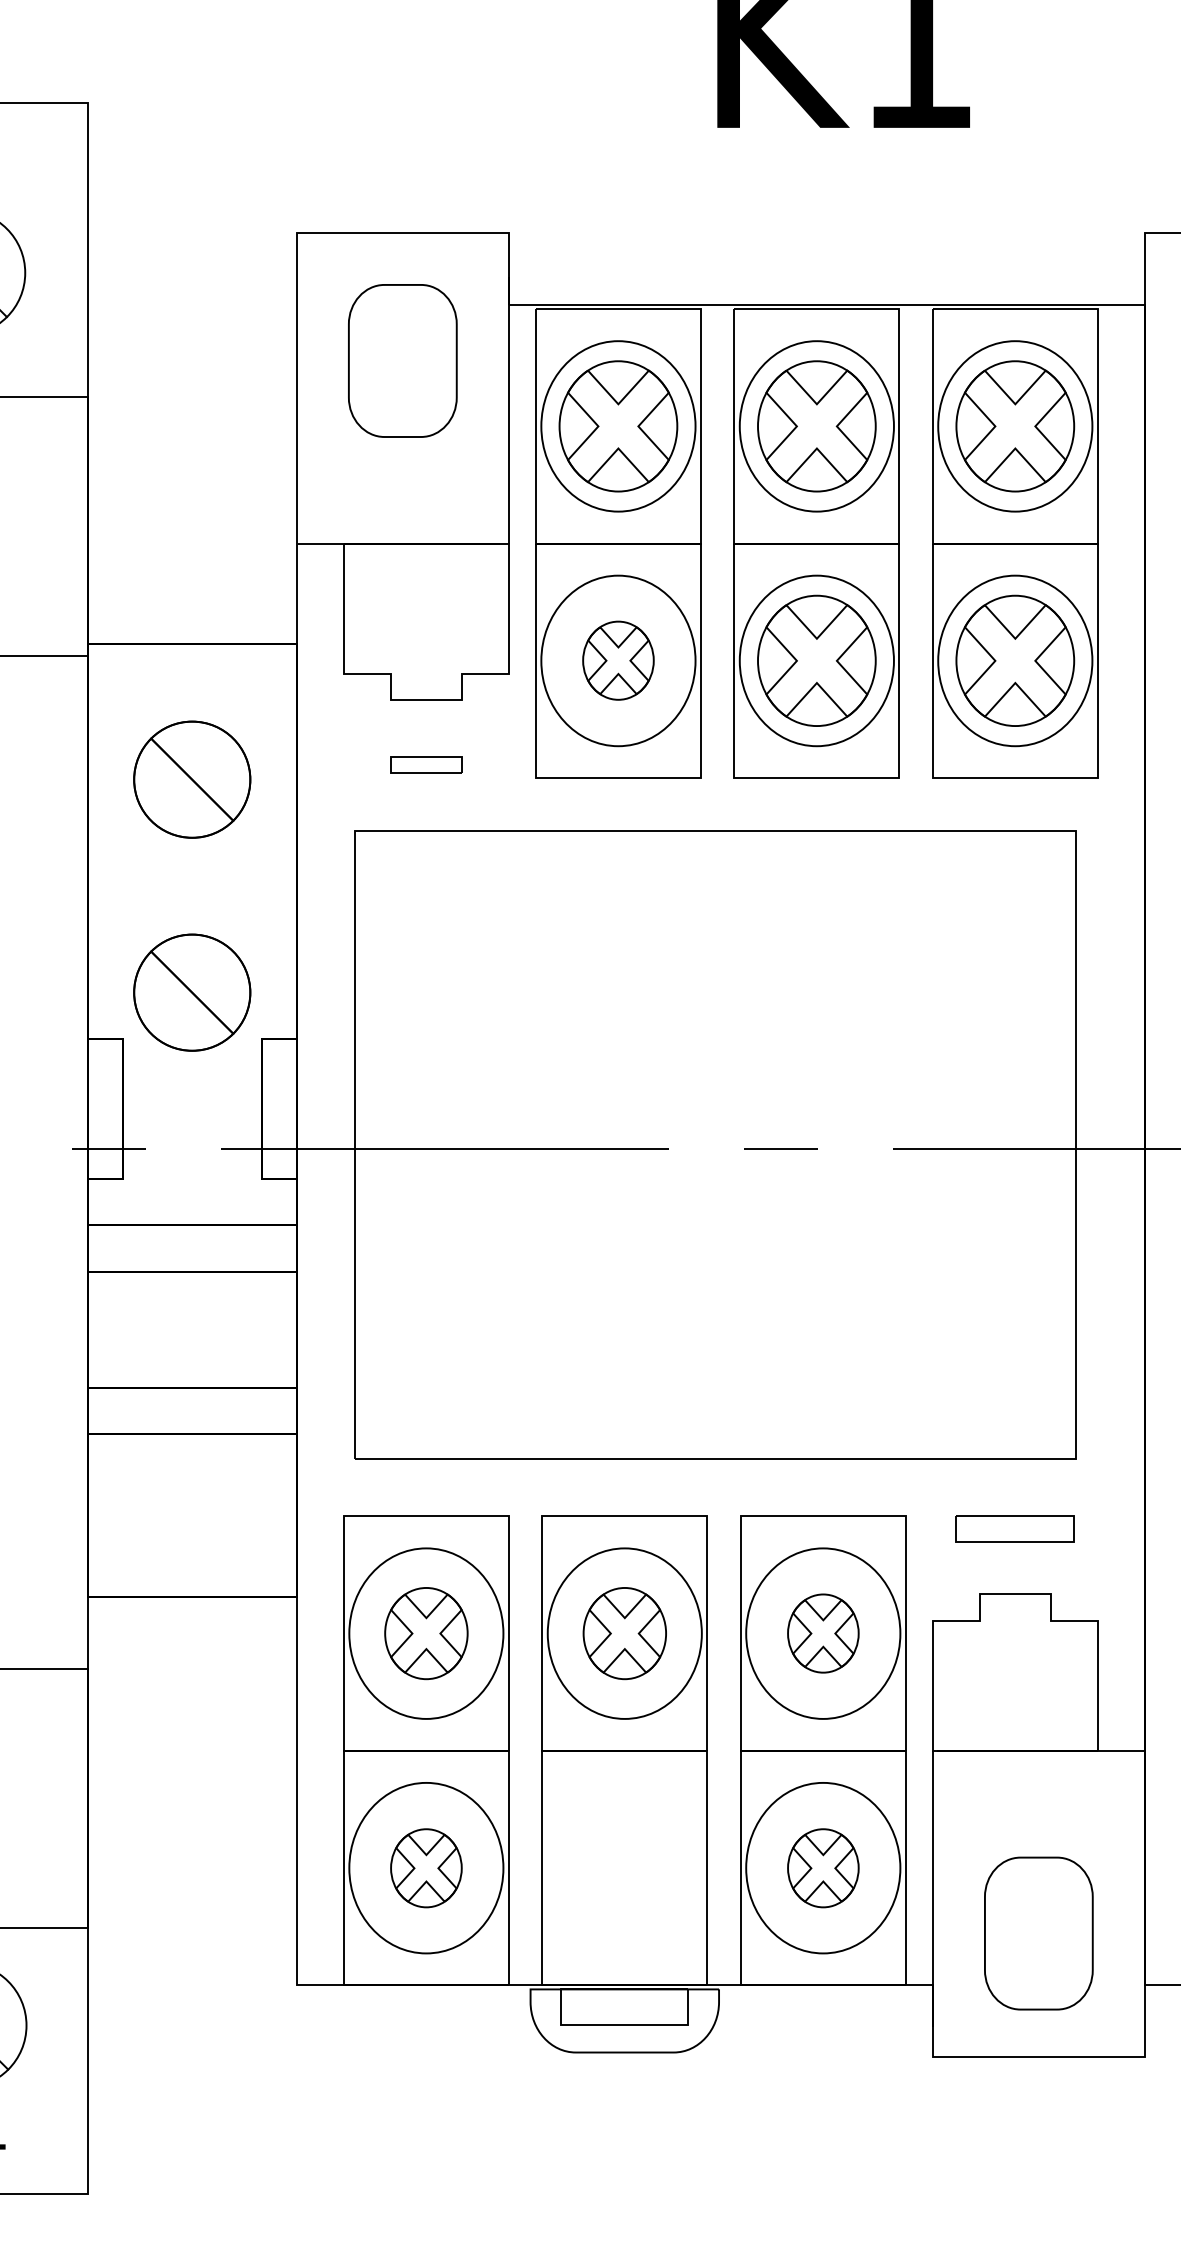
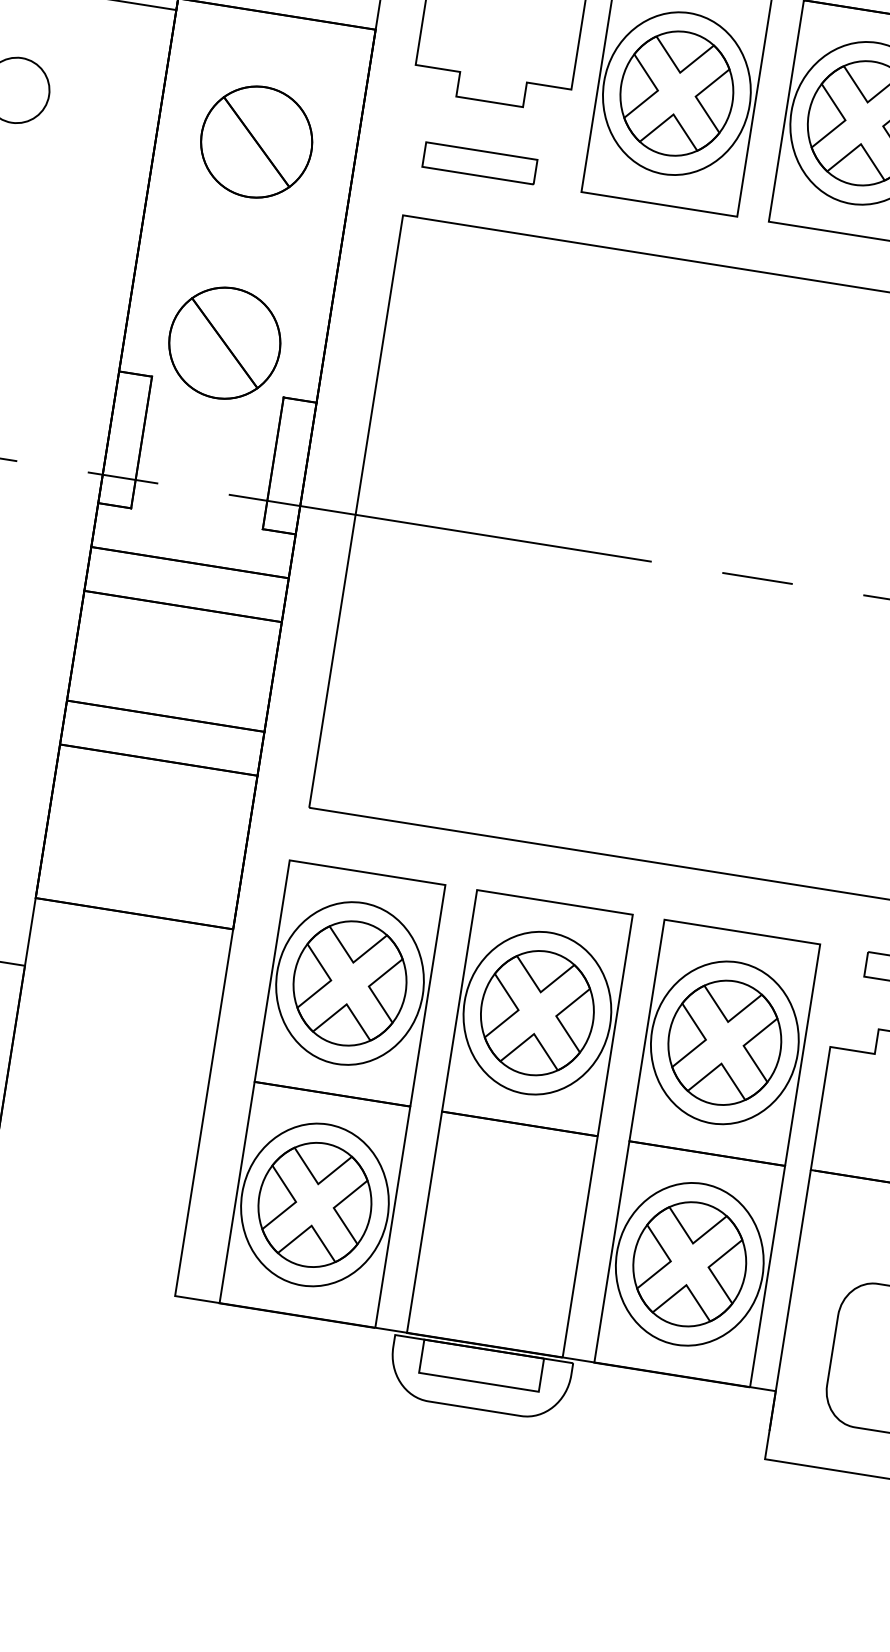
part: (618, 660) -> (677, 93), size x1.67
part: (425, 764) -> (479, 162), size x1.67
part: (426, 1633) -> (350, 983), size x1.43
part: (624, 1633) -> (537, 1012), size x1.43
part: (823, 1633) -> (725, 1042), size x1.67
part: (426, 1868) -> (315, 1205), size x1.67
part: (823, 1868) -> (689, 1264), size x1.67

